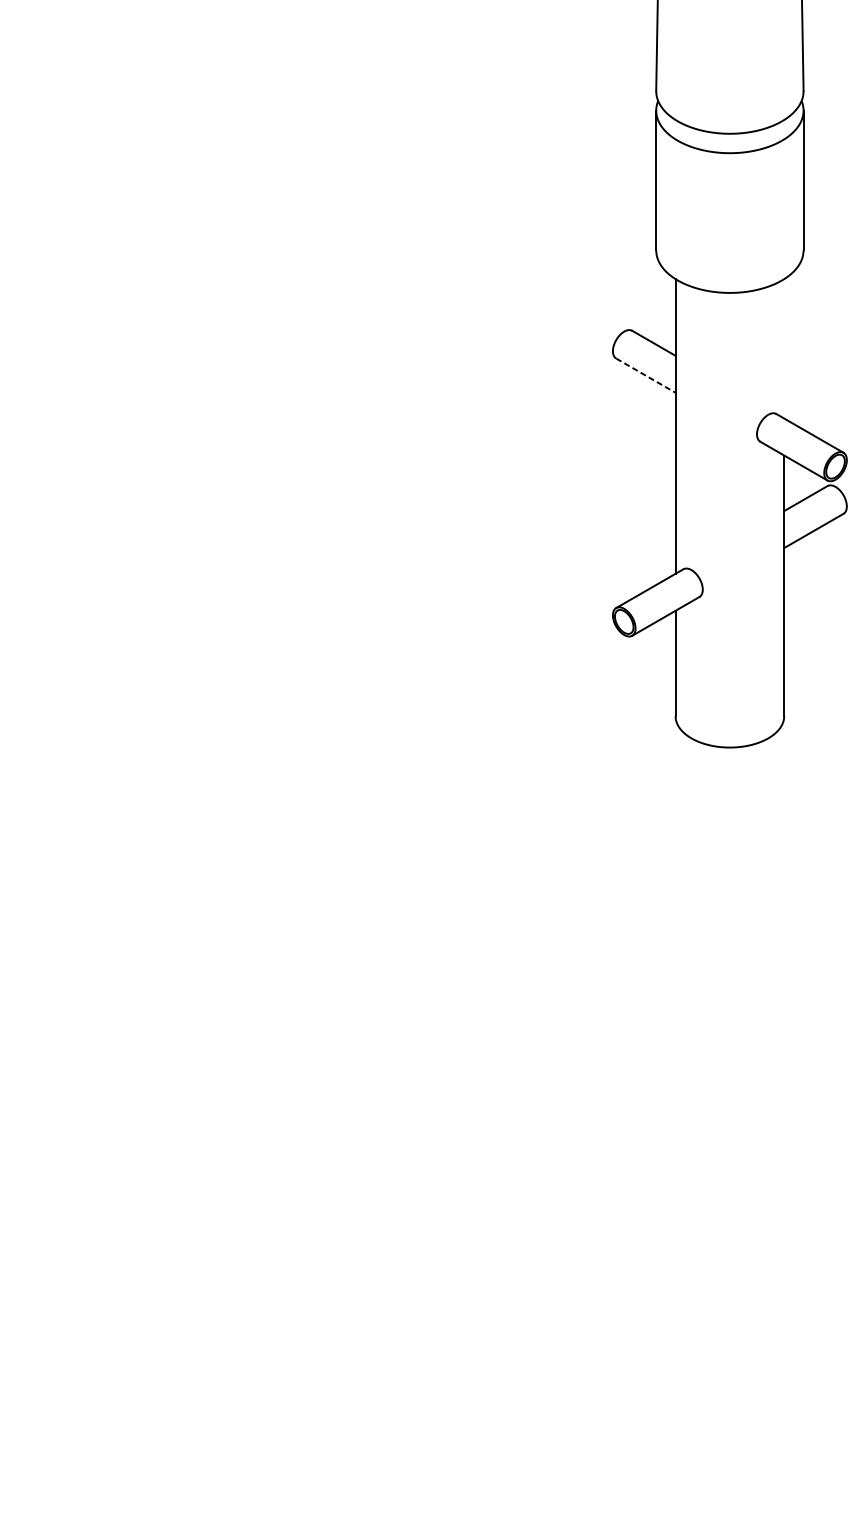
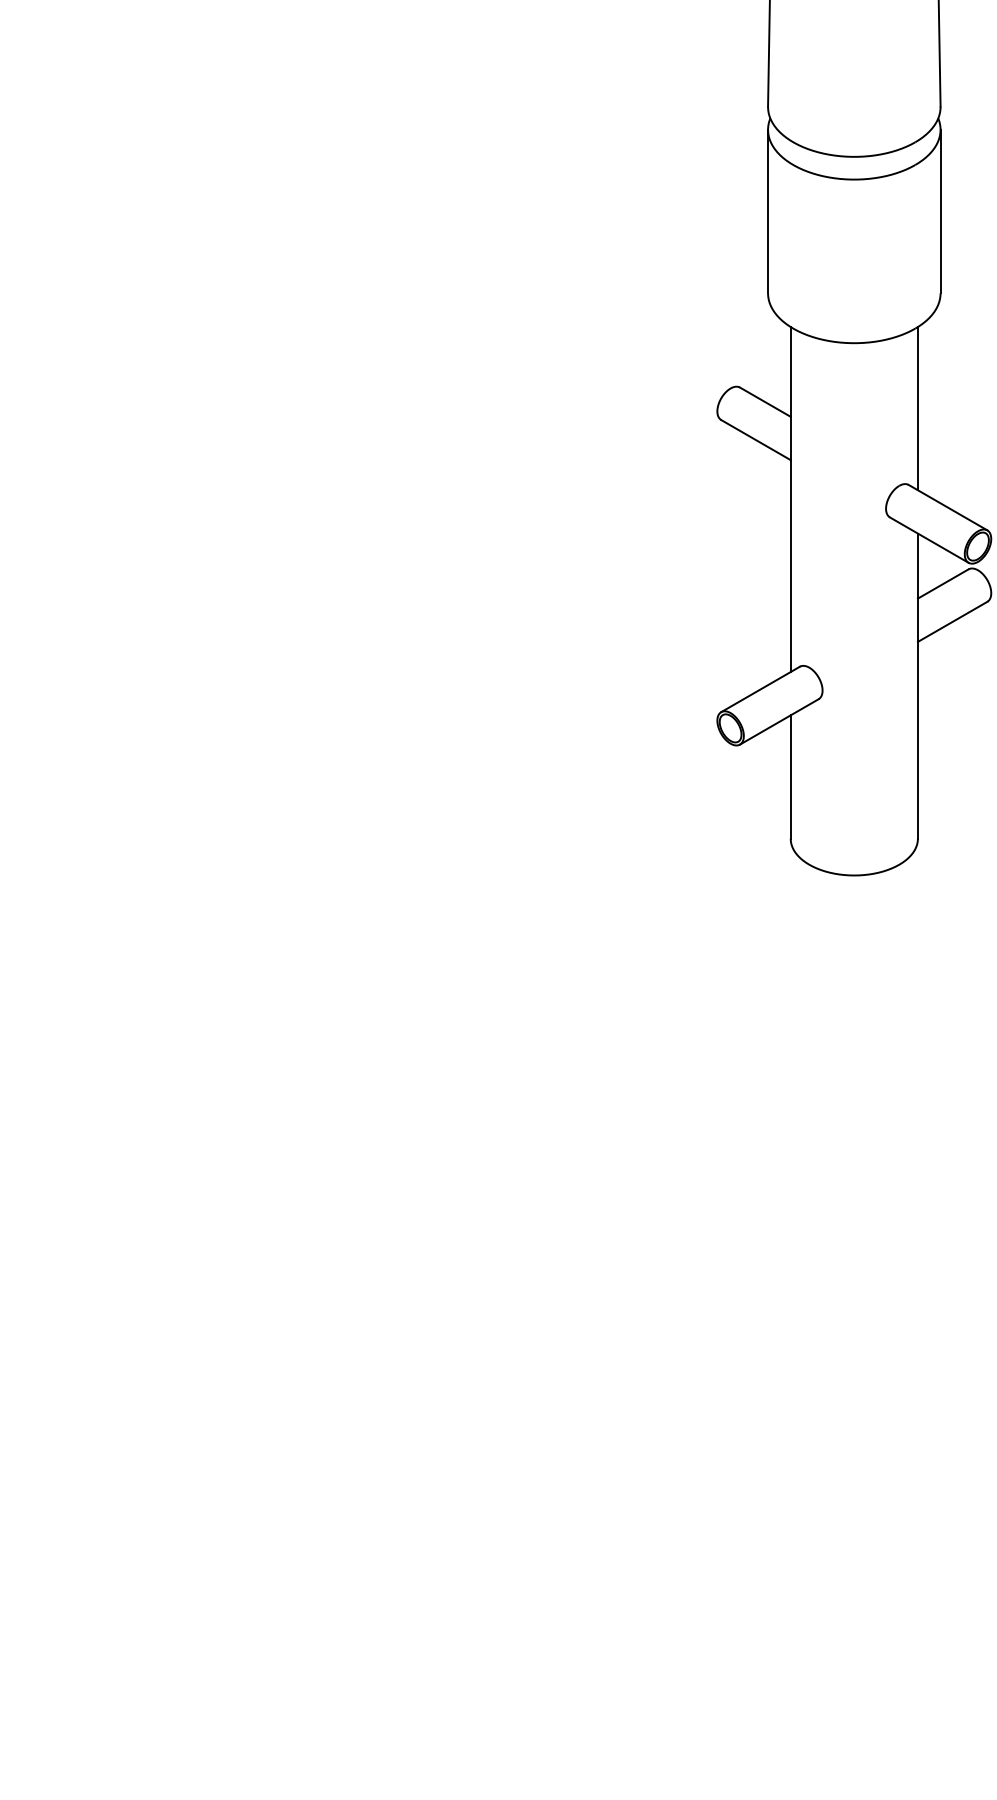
line: (783, 348) -> (917, 408), added
line: (646, 376) -> (756, 440), dashed -> solid

